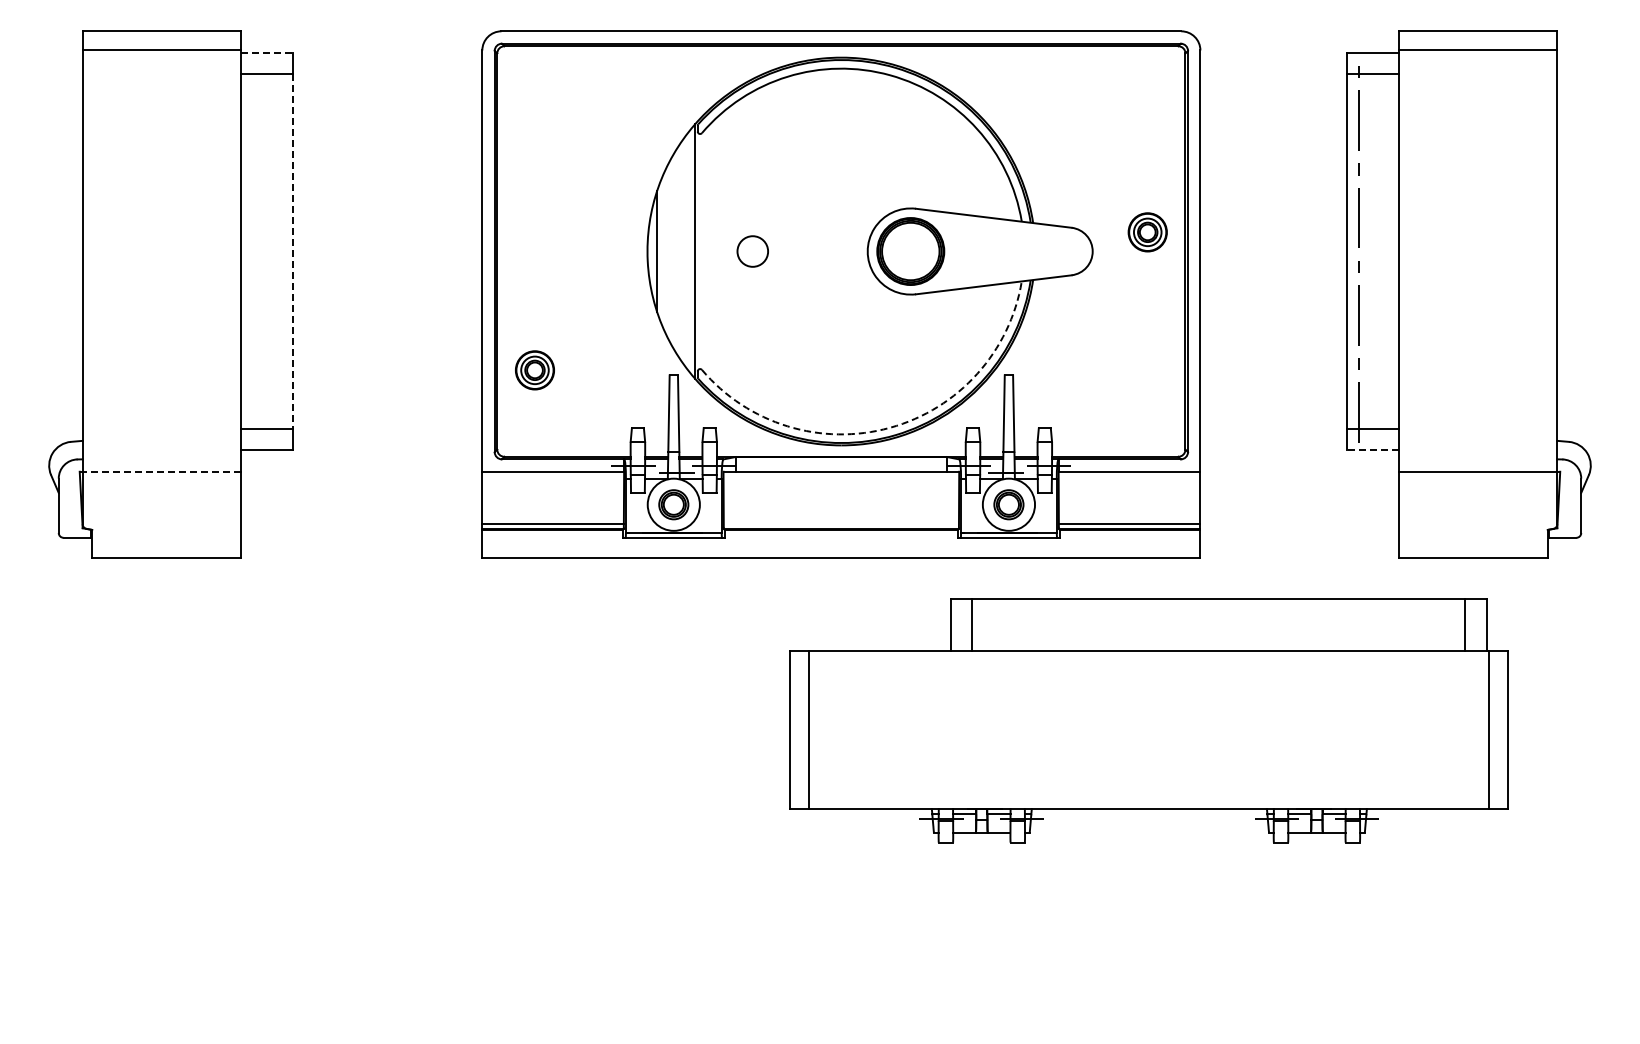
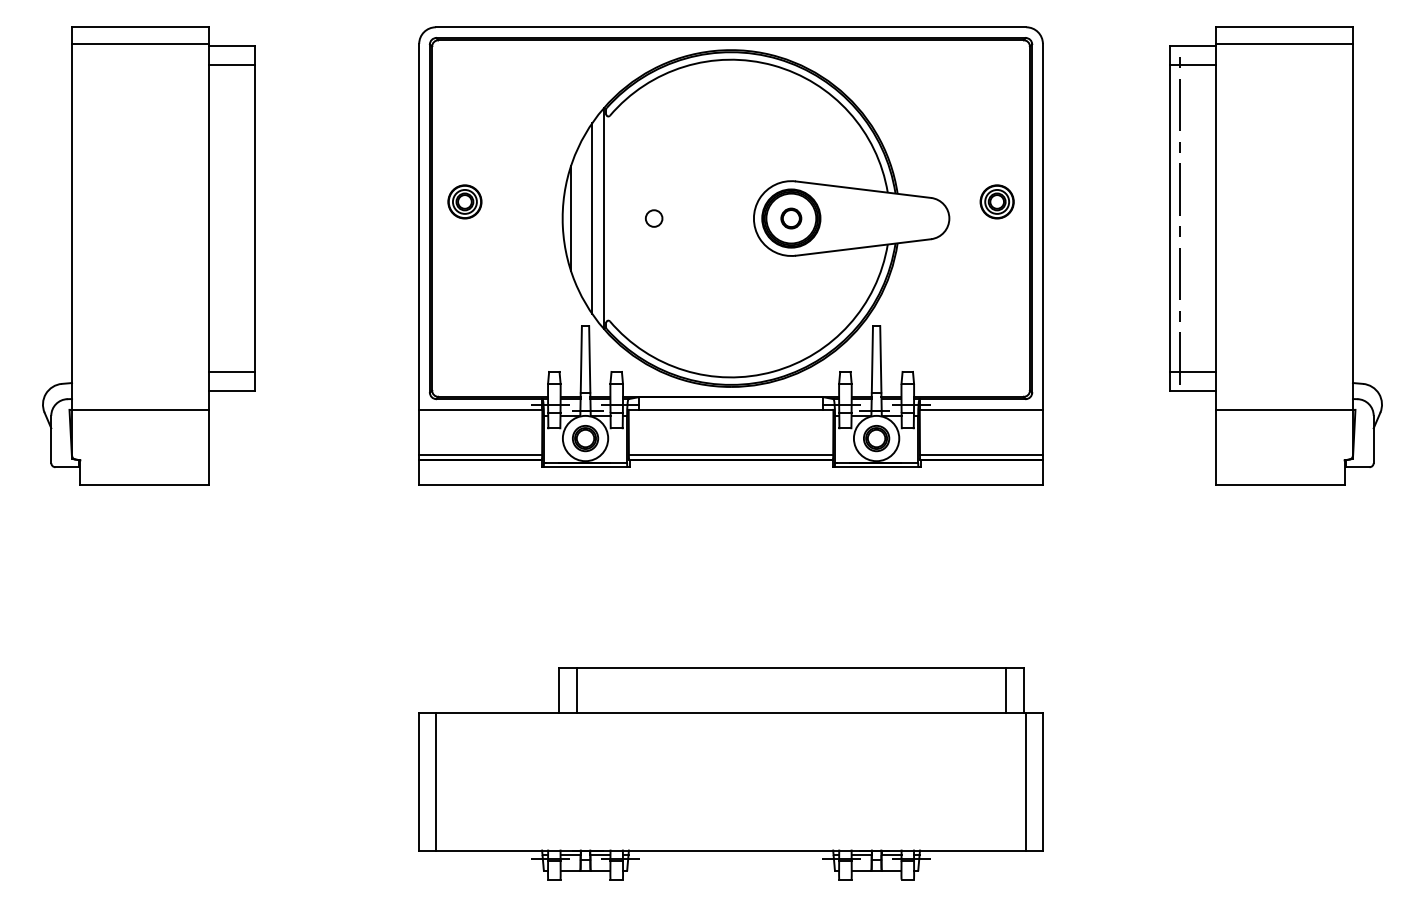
line: (267, 52) -> (232, 45), dashed -> solid
line: (681, 251) -> (592, 218), added
circle: (752, 251) -> (653, 218), size x0.62
part: (910, 251) -> (791, 218), added
line: (293, 252) -> (255, 219), dashed -> solid
part: (534, 370) -> (464, 202), moved
arc: (890, 427) -> (773, 371), dashed -> solid
line: (1372, 450) -> (1192, 391), dashed -> solid
line: (161, 471) -> (140, 409), dashed -> solid
line: (841, 524) -> (731, 455), added
part: (1148, 720) -> (730, 773), moved

